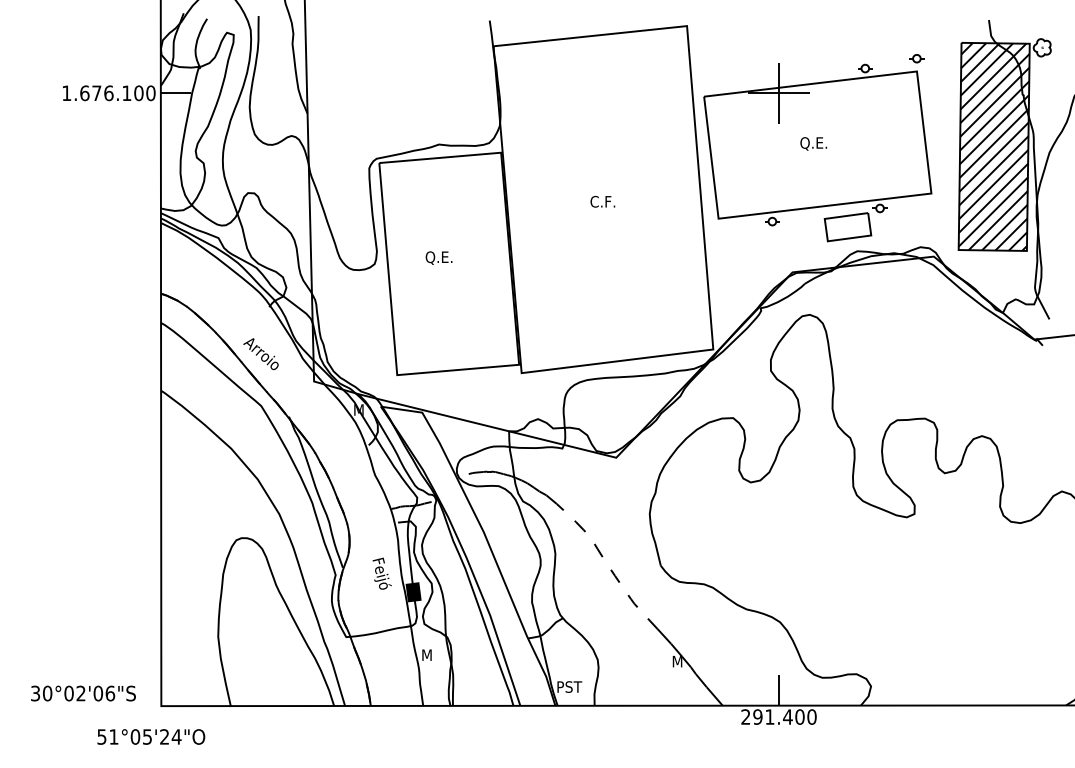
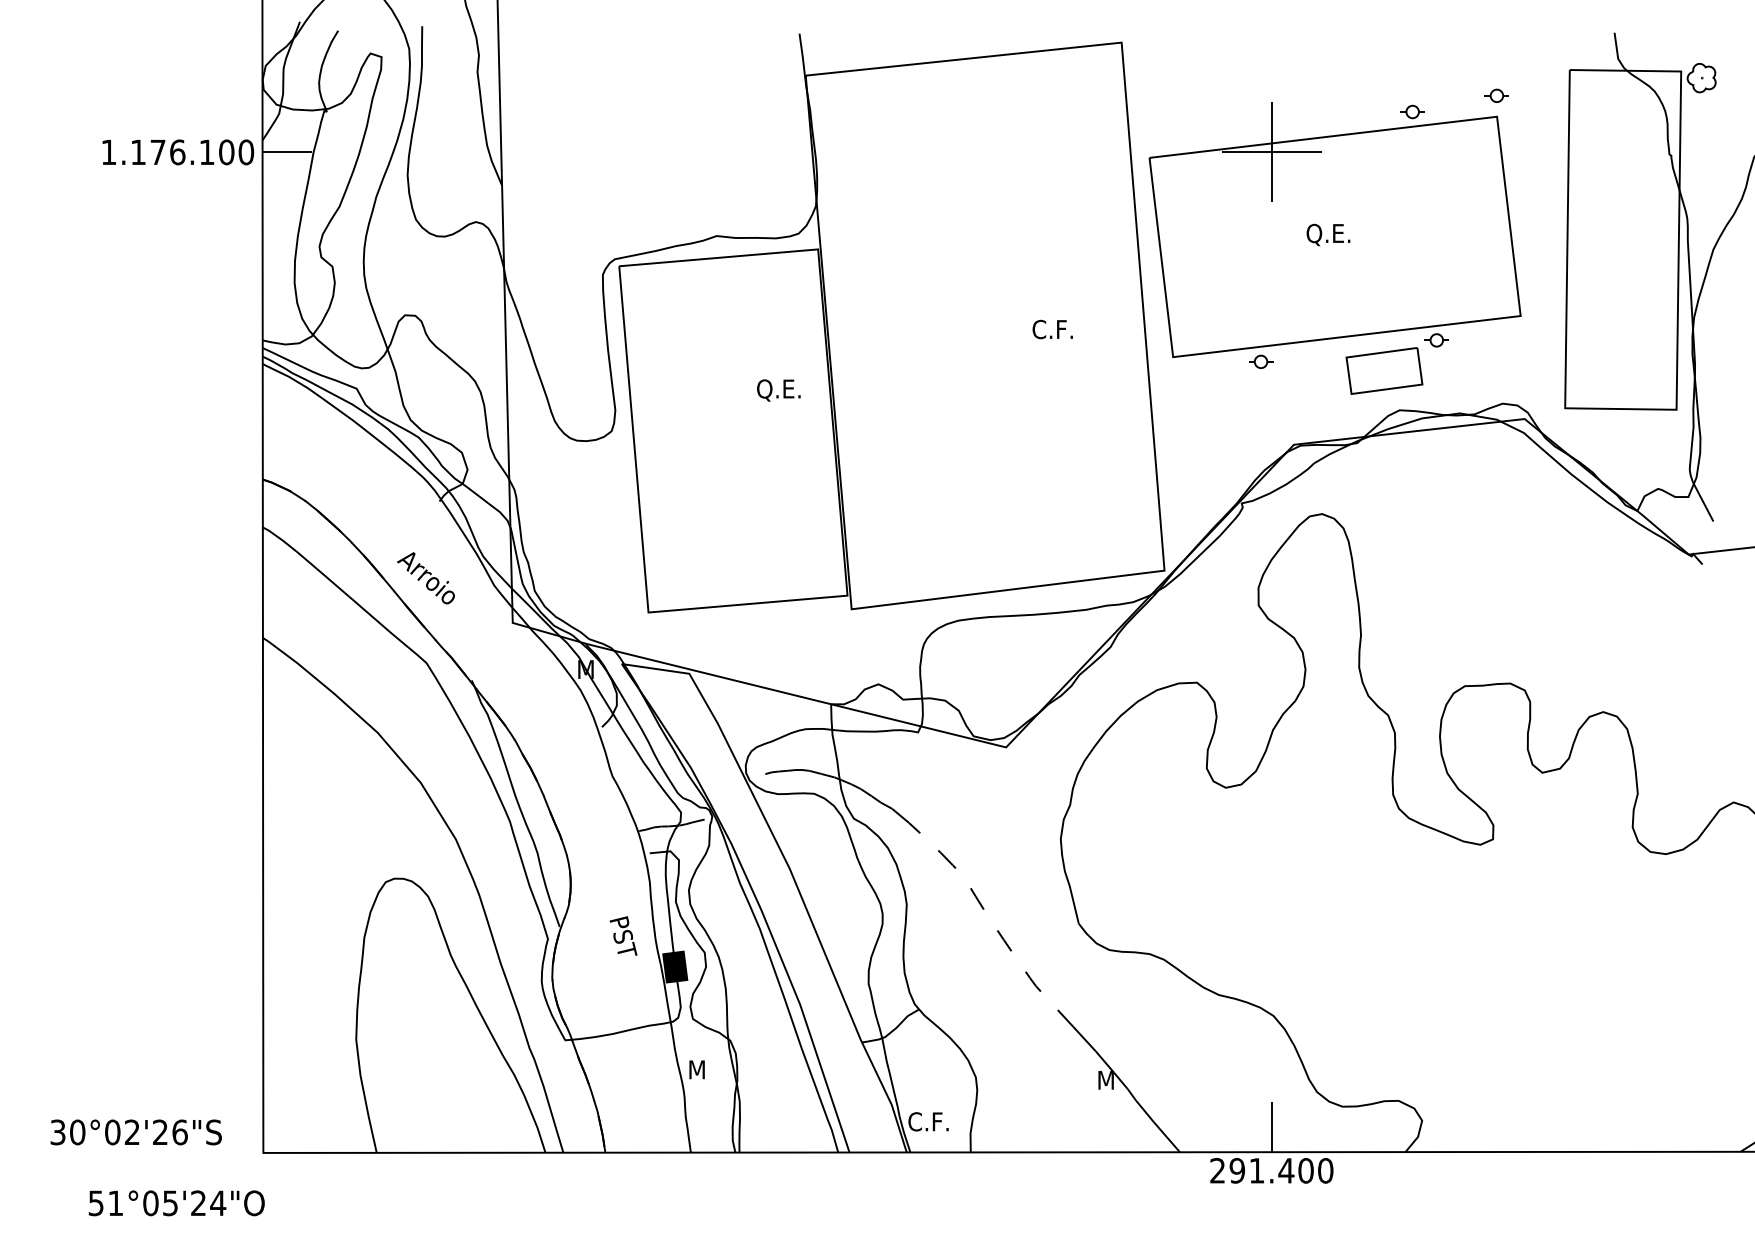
text: (84, 93) -> (137, 152), 1.676.100 -> 1.176.100
hatch: (993, 146) -> (1622, 239), removed
text: (602, 201) -> (1052, 329), moved
text: (438, 257) -> (777, 389), moved
text: (381, 573) -> (622, 936), Feijó -> PST
text: (569, 686) -> (929, 1120), PST -> C.F.
text: (98, 693) -> (160, 1132), 30°02'06"S -> 30°02'26"S
text: (151, 736) -> (177, 1202), moved

